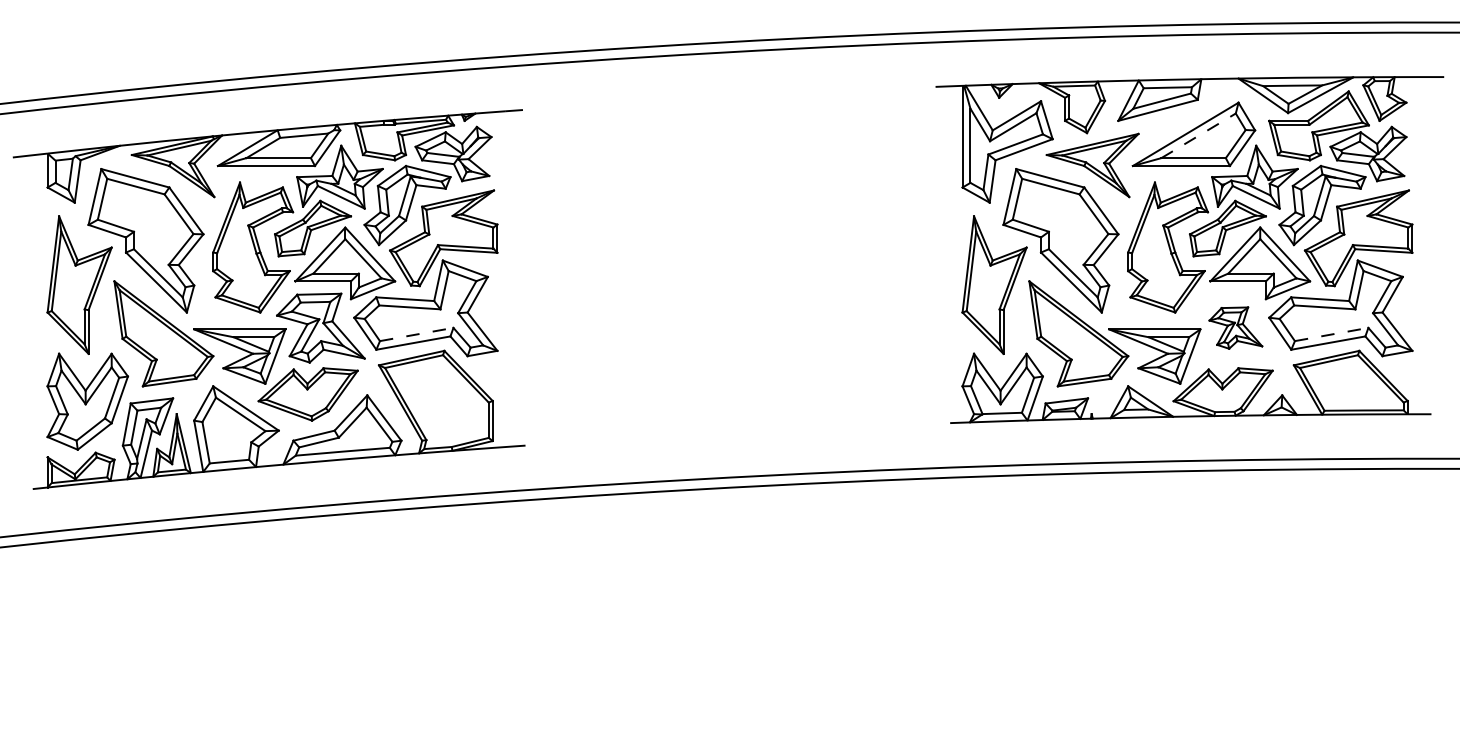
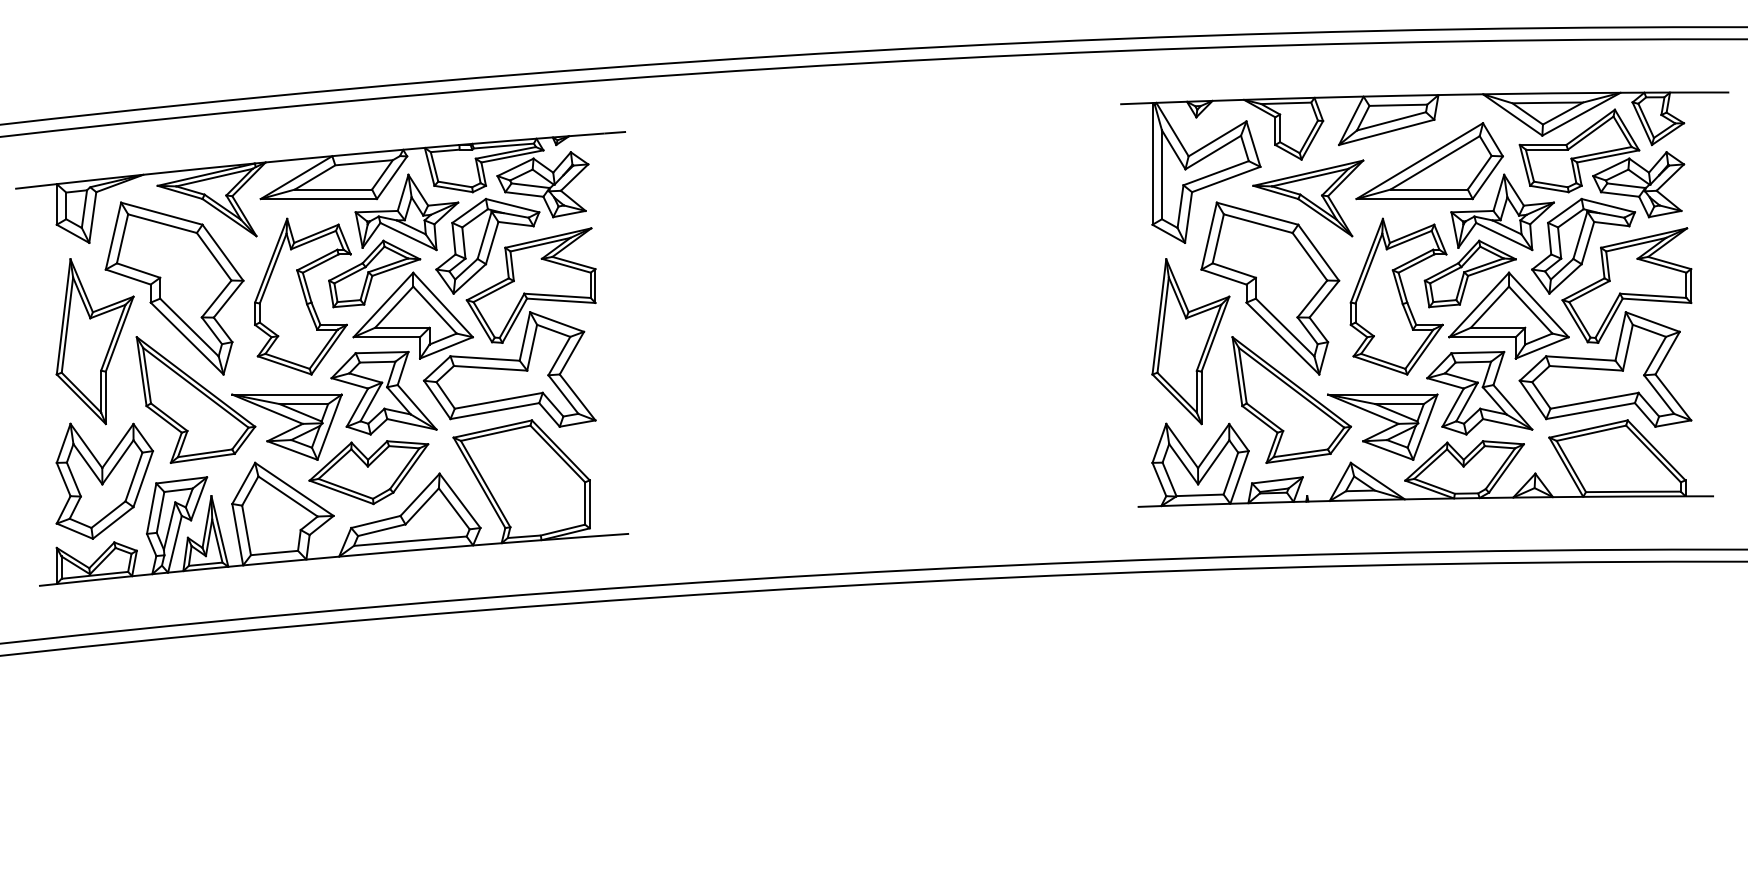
line: (1199, 135) -> (1436, 162), dashed -> solid
part: (1235, 327) -> (1479, 392), size x1.67
line: (417, 334) -> (499, 400), dashed -> solid
line: (1332, 334) -> (1595, 400), dashed -> solid

